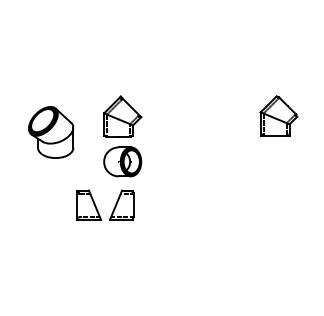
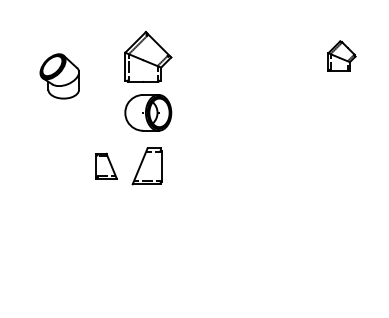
part: (278, 115) -> (341, 55), size x0.6
part: (51, 132) -> (60, 76), size x0.7
part: (88, 204) -> (105, 165), size x0.7

